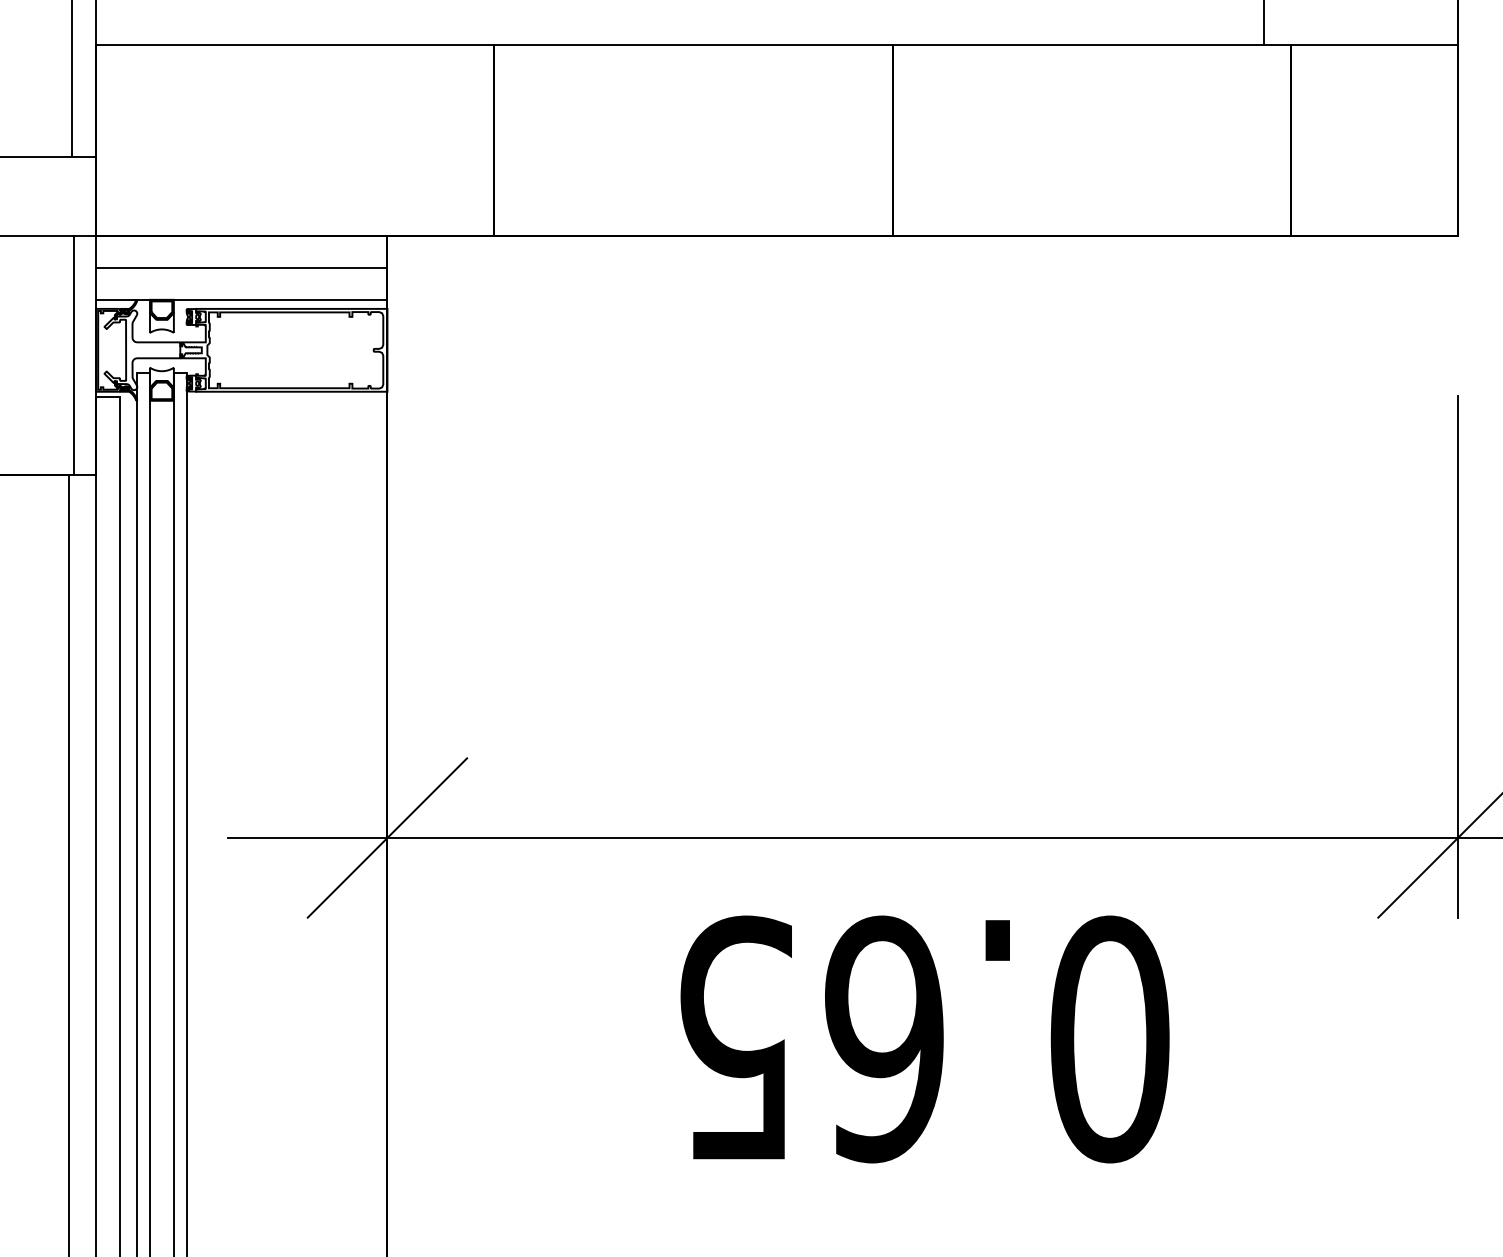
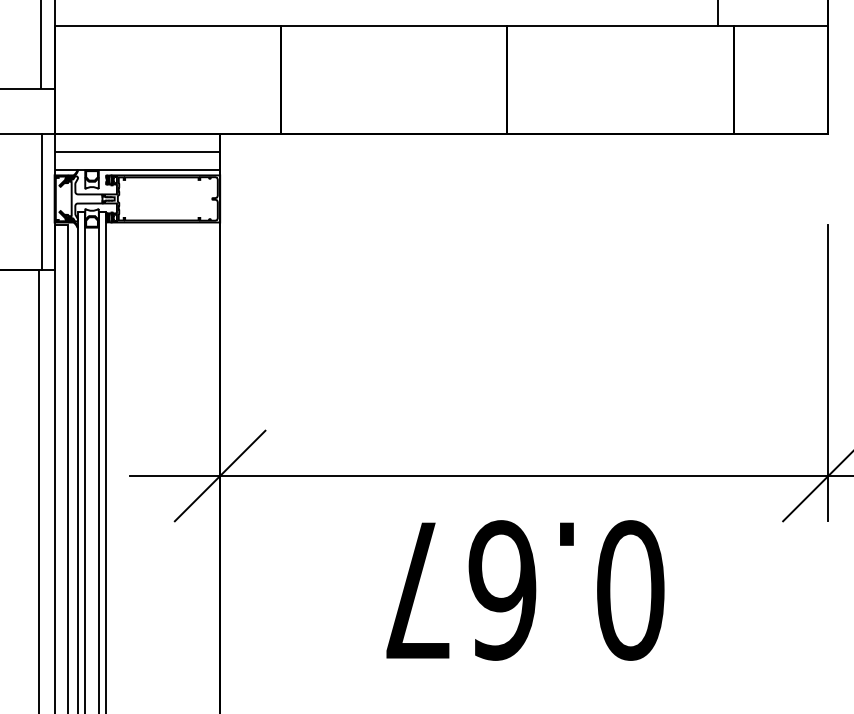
text: (734, 1037) -> (417, 589), 0.65 -> 0.67

